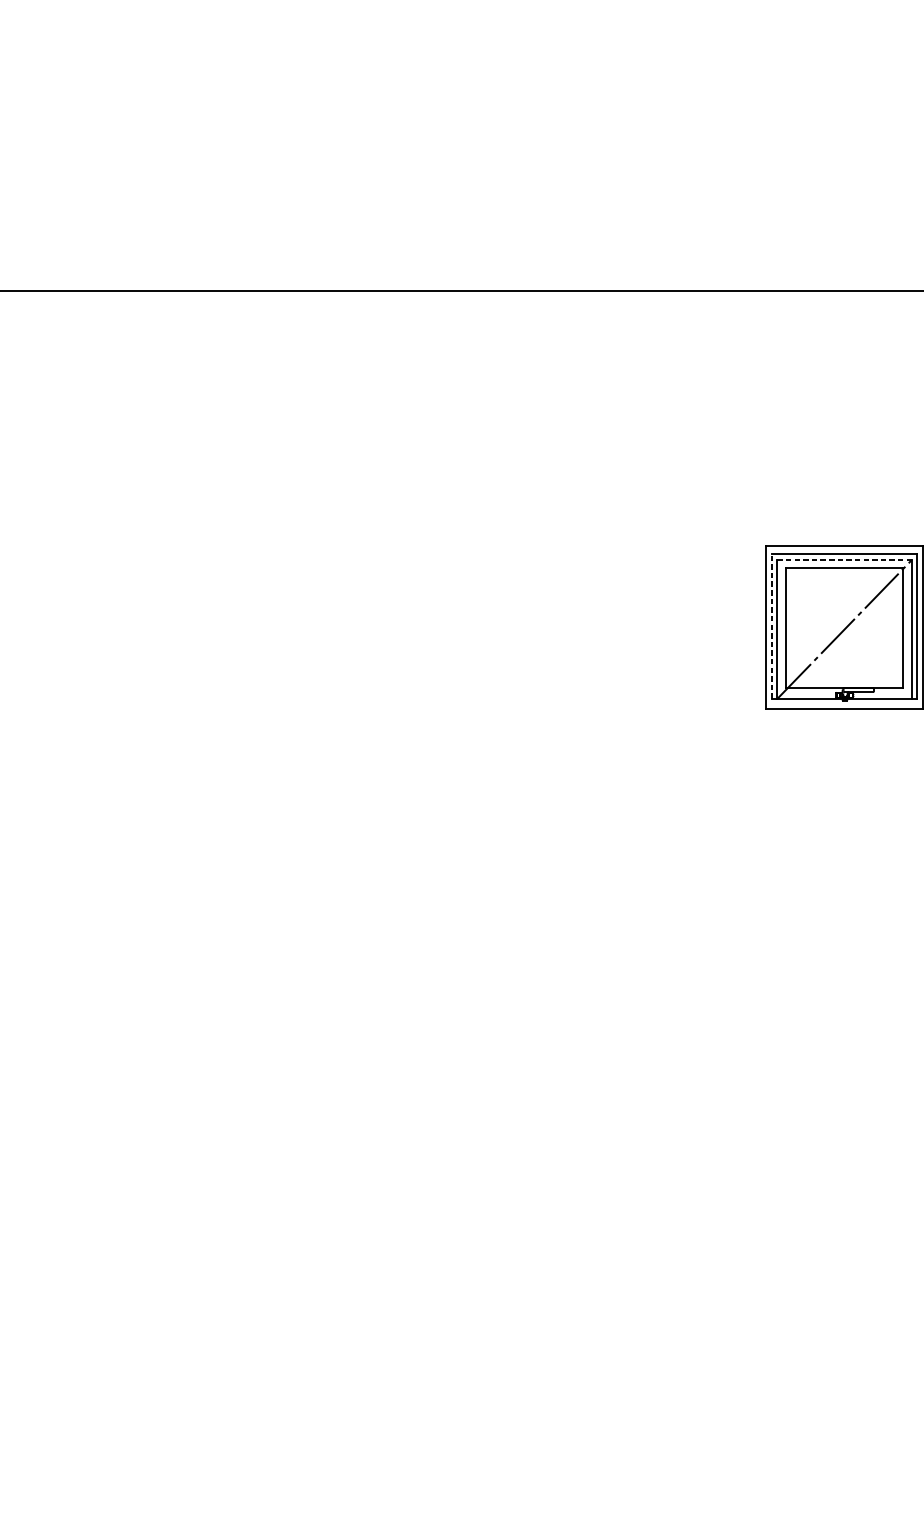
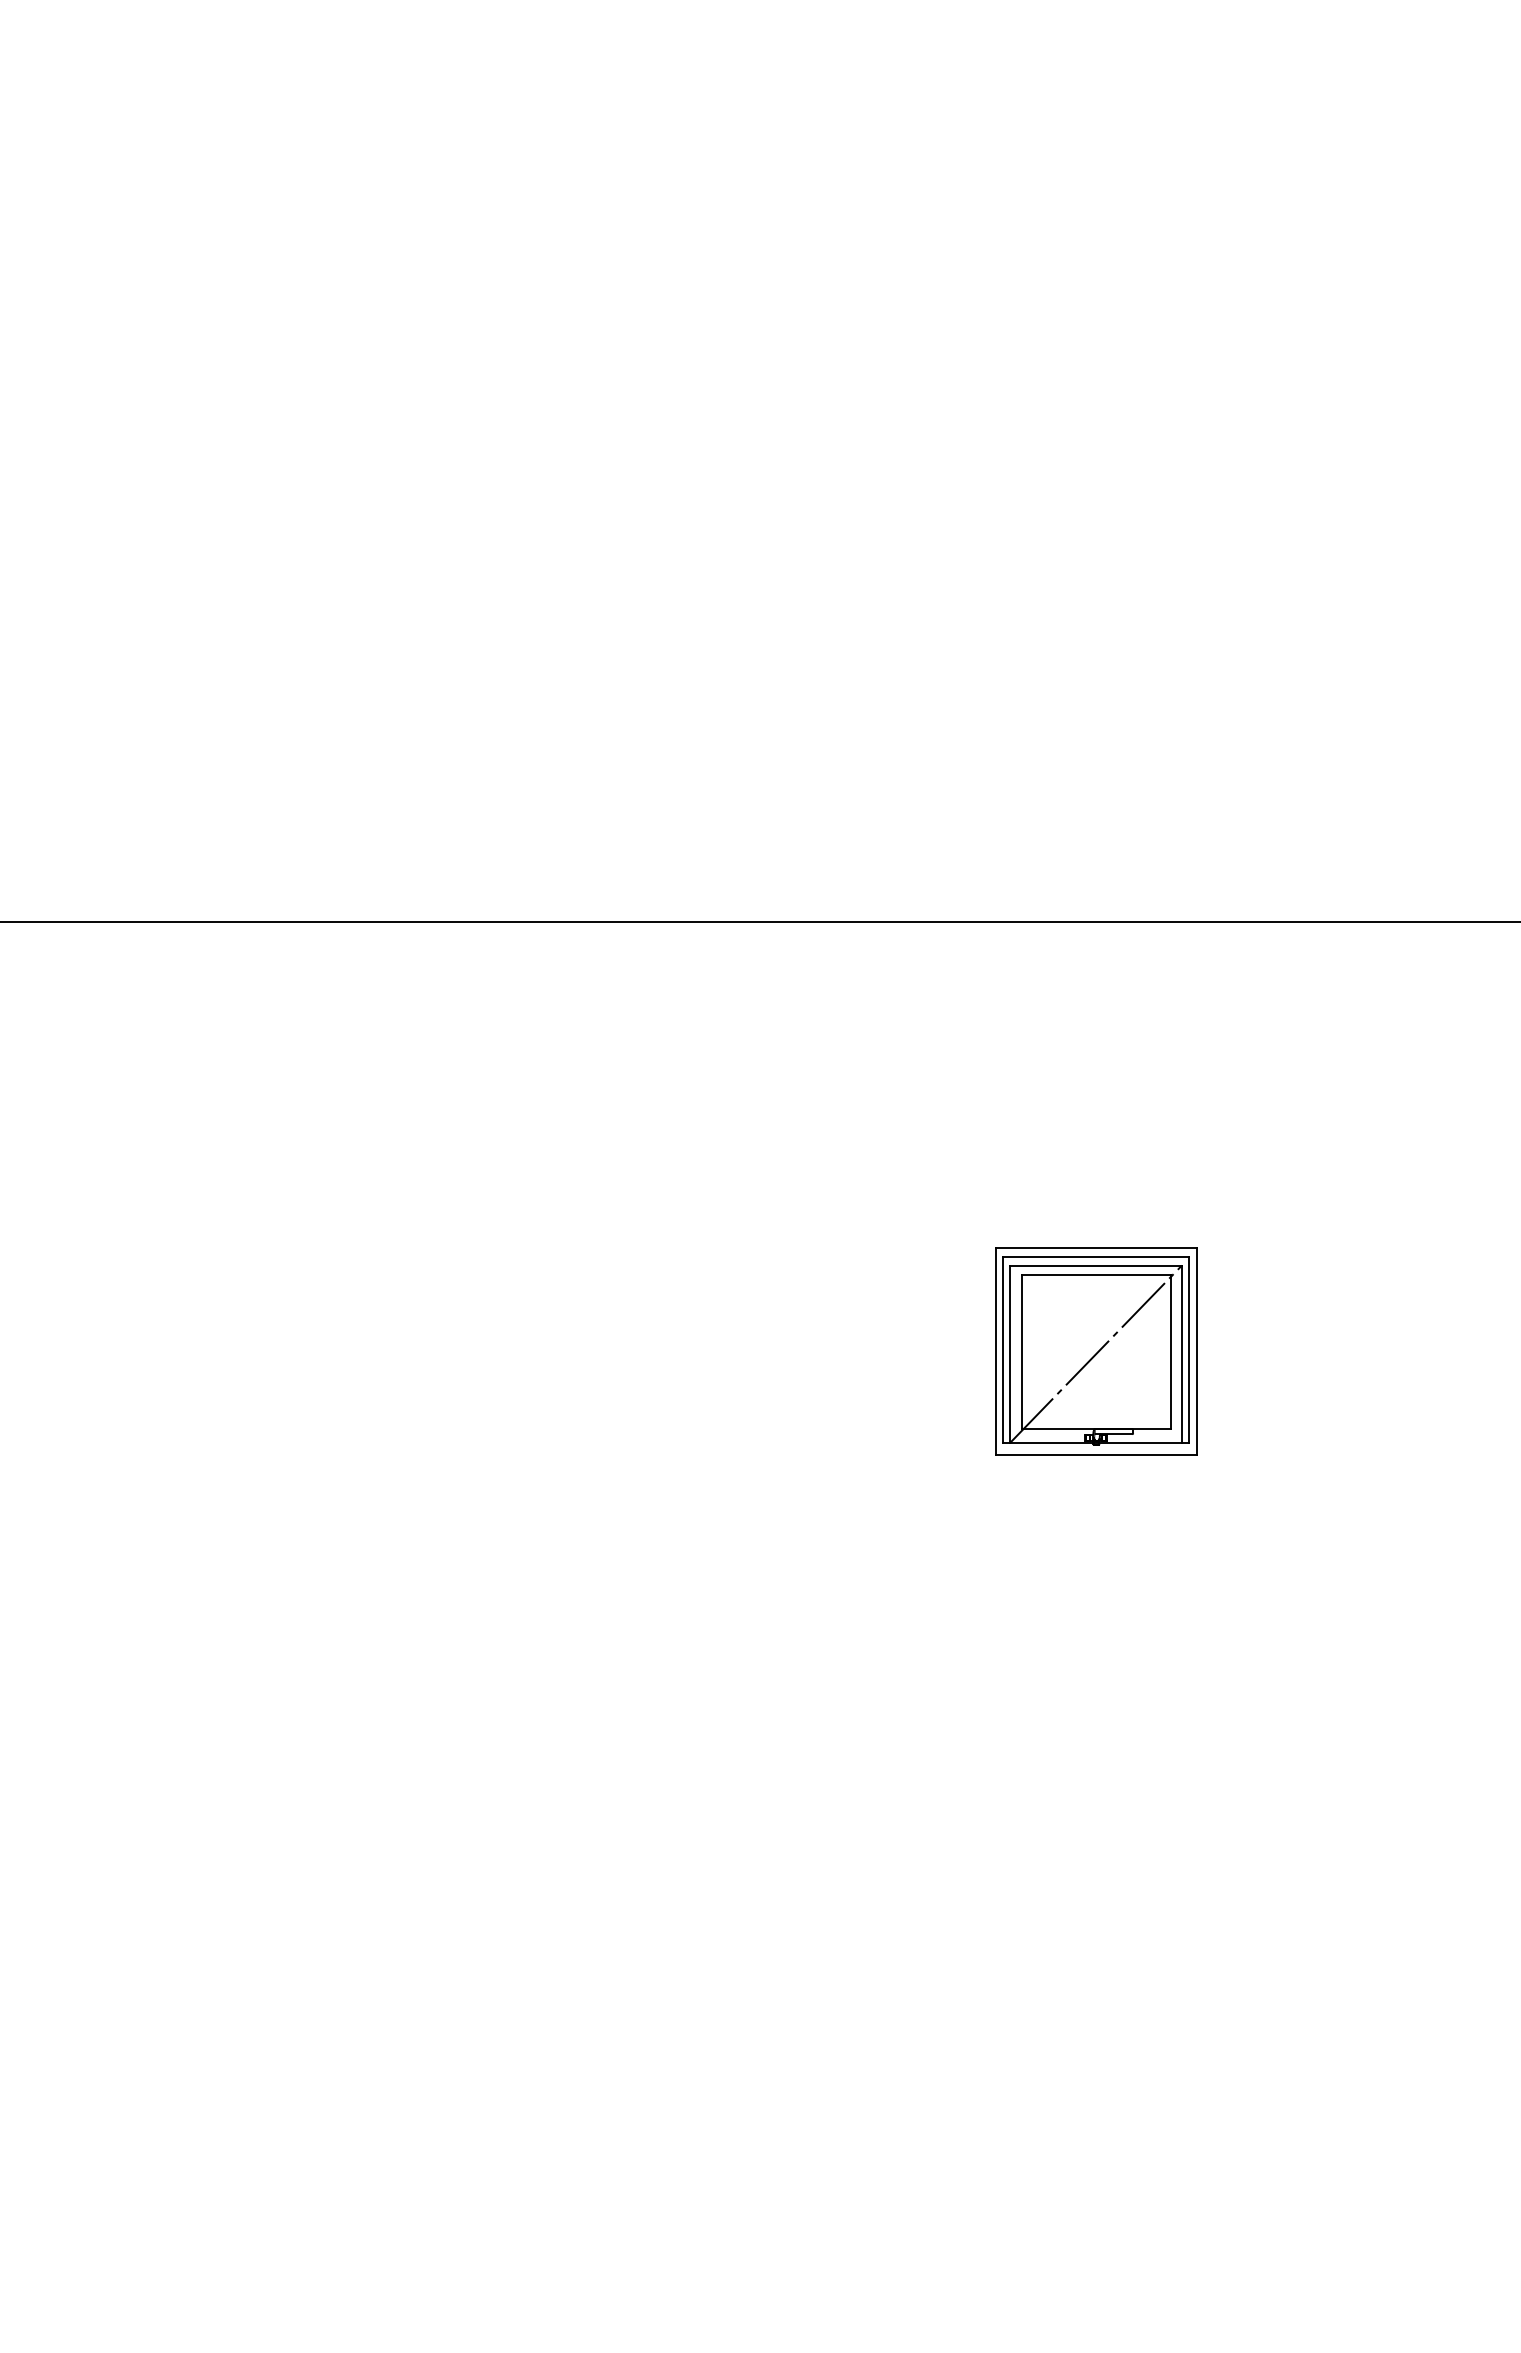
line: (845, 559) -> (1096, 1265), dashed -> solid
line: (772, 626) -> (1003, 1350), dashed -> solid

